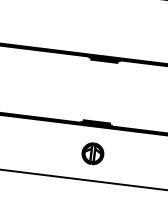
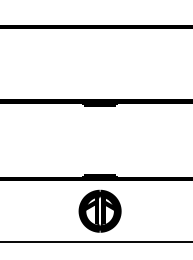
part: (92, 153) -> (99, 210), size x1.67

